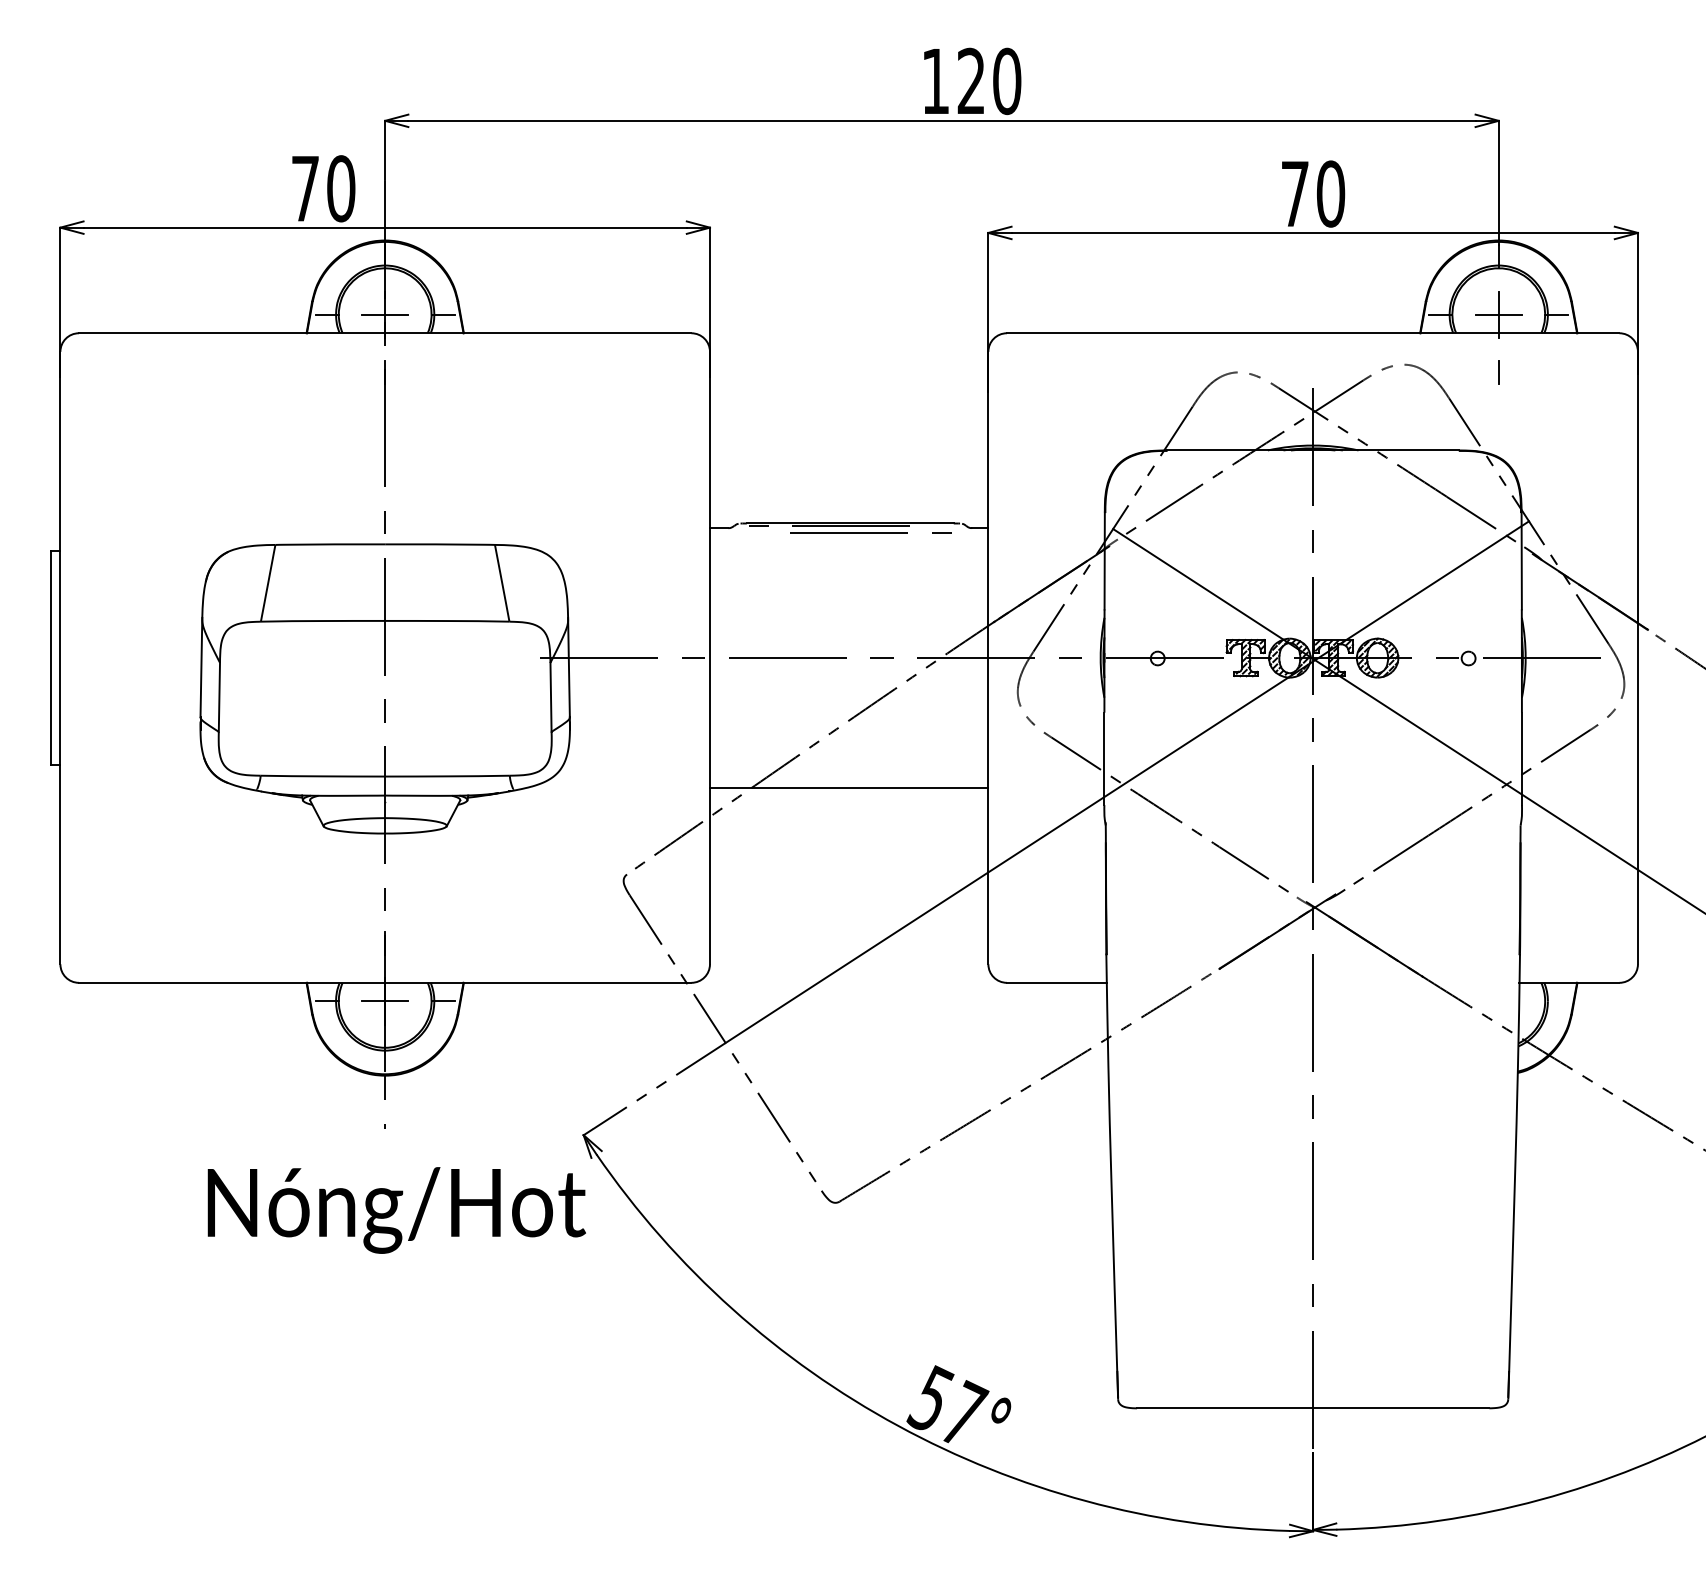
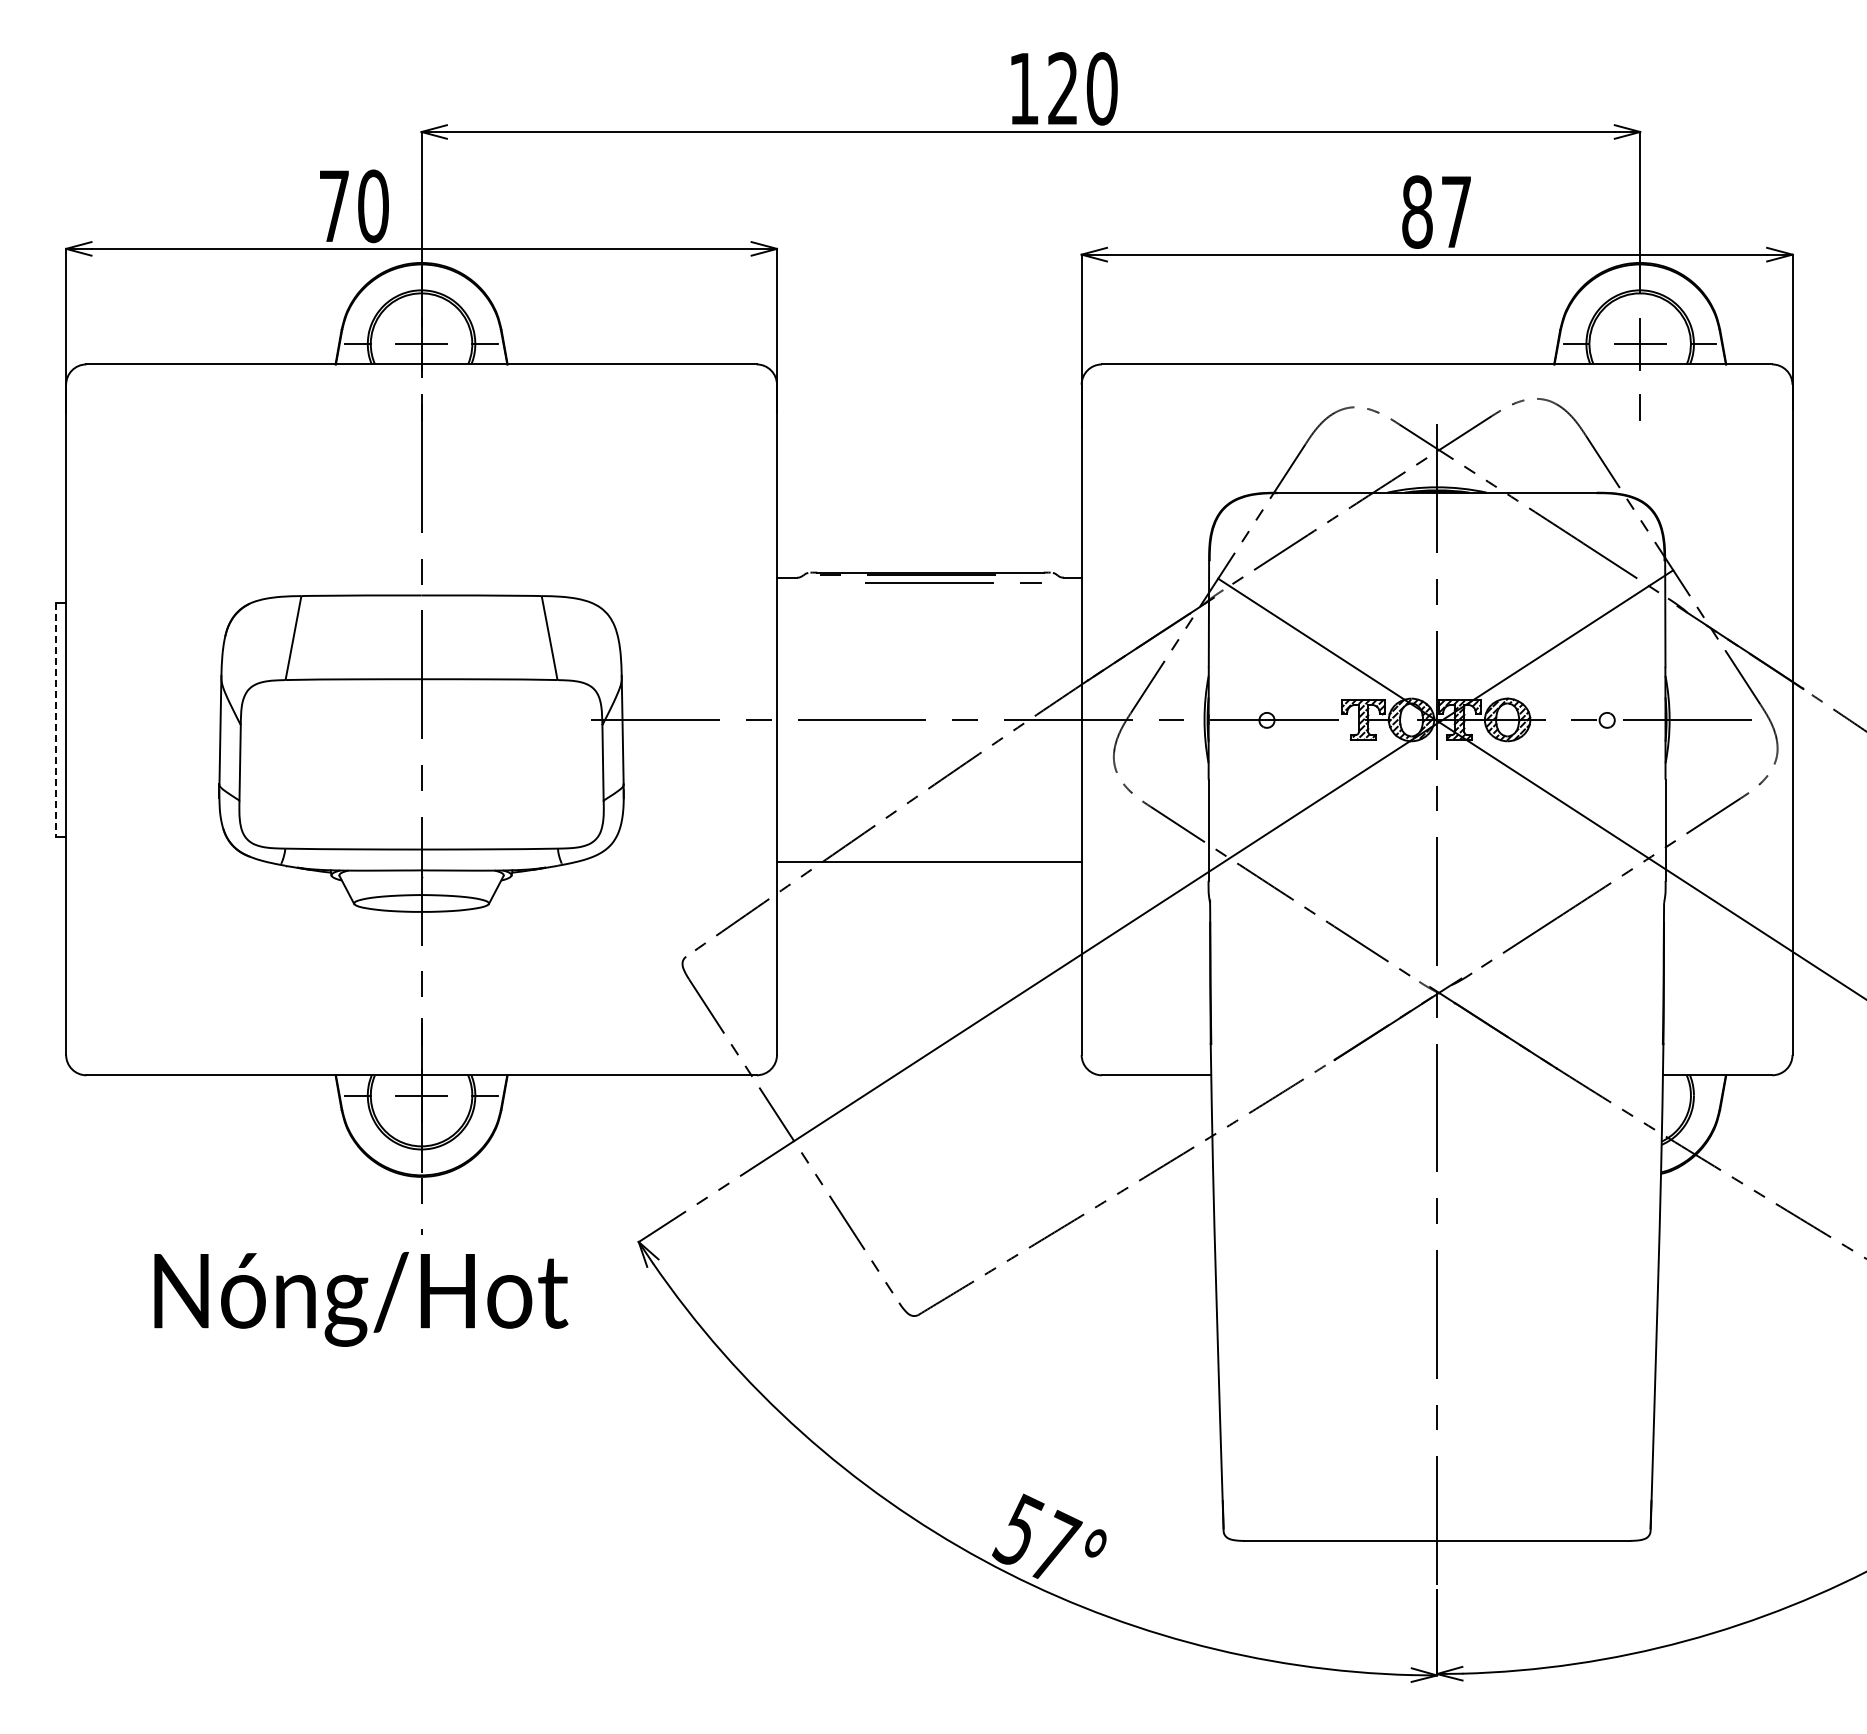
text: (1312, 193) -> (1436, 211), 70 -> 87
line: (50, 657) -> (55, 719), solid -> dashed
text: (397, 1210) -> (361, 1299), moved

